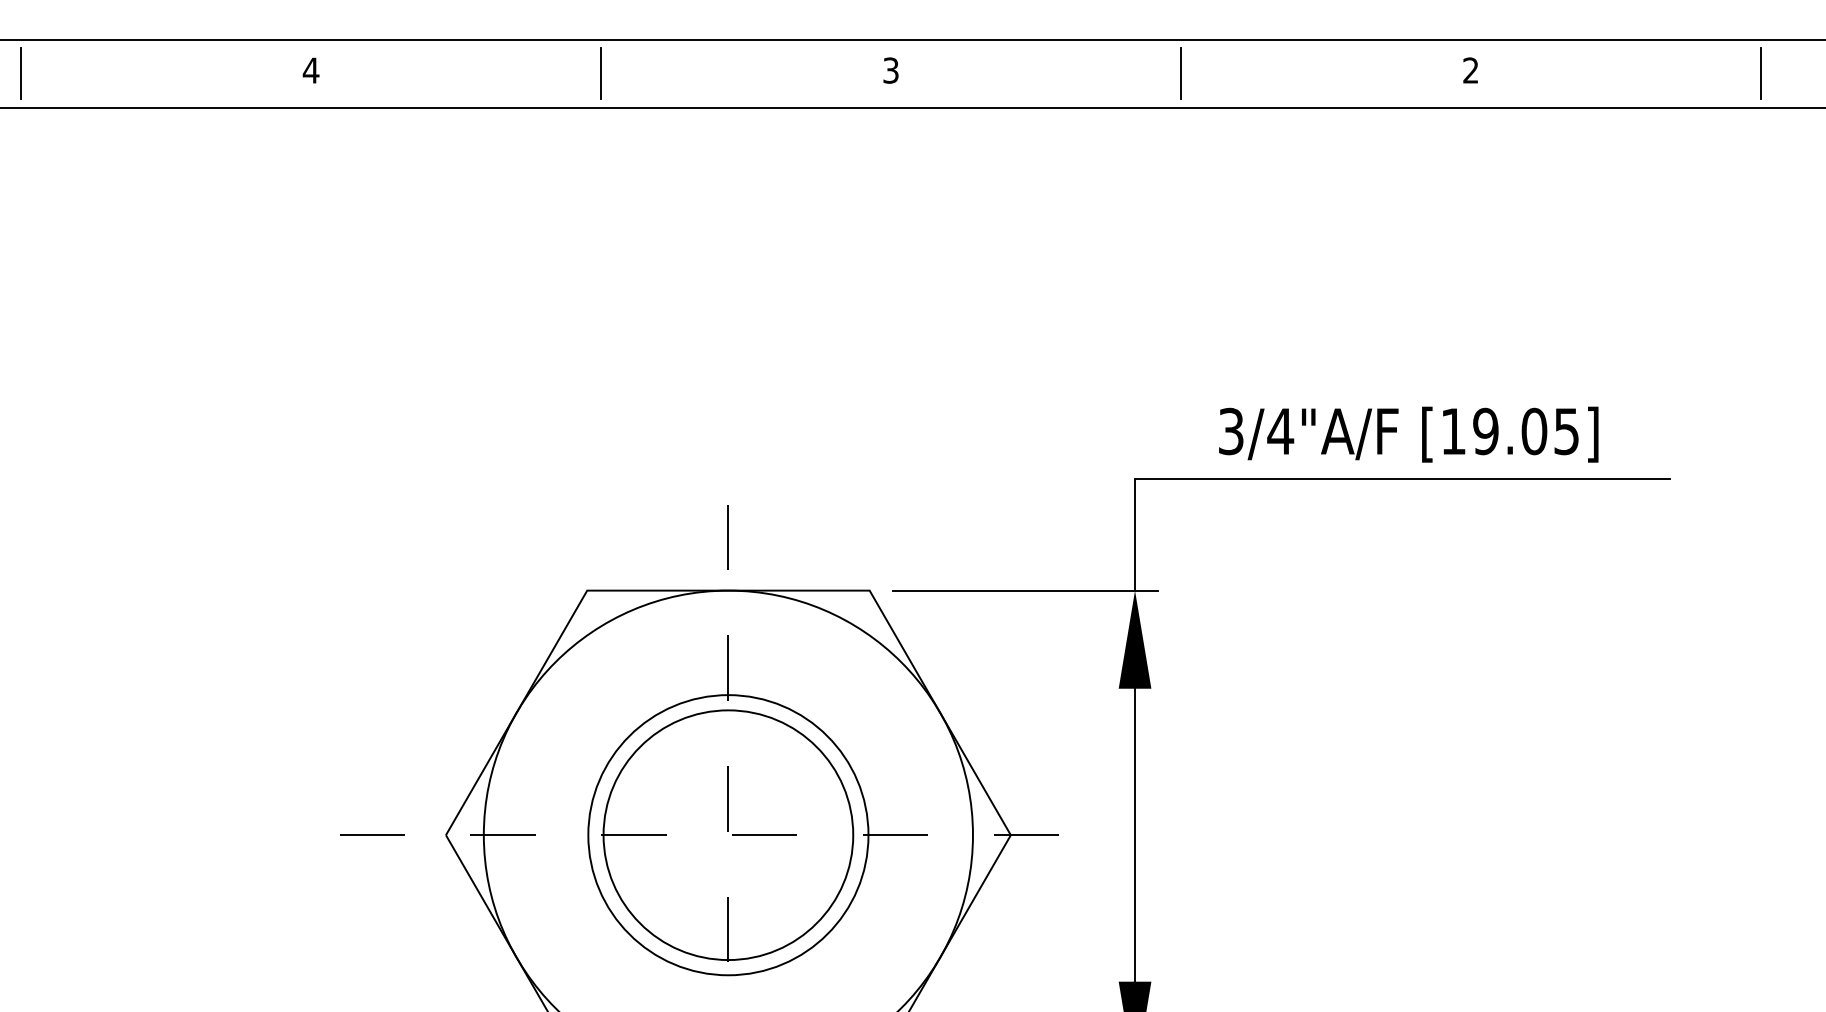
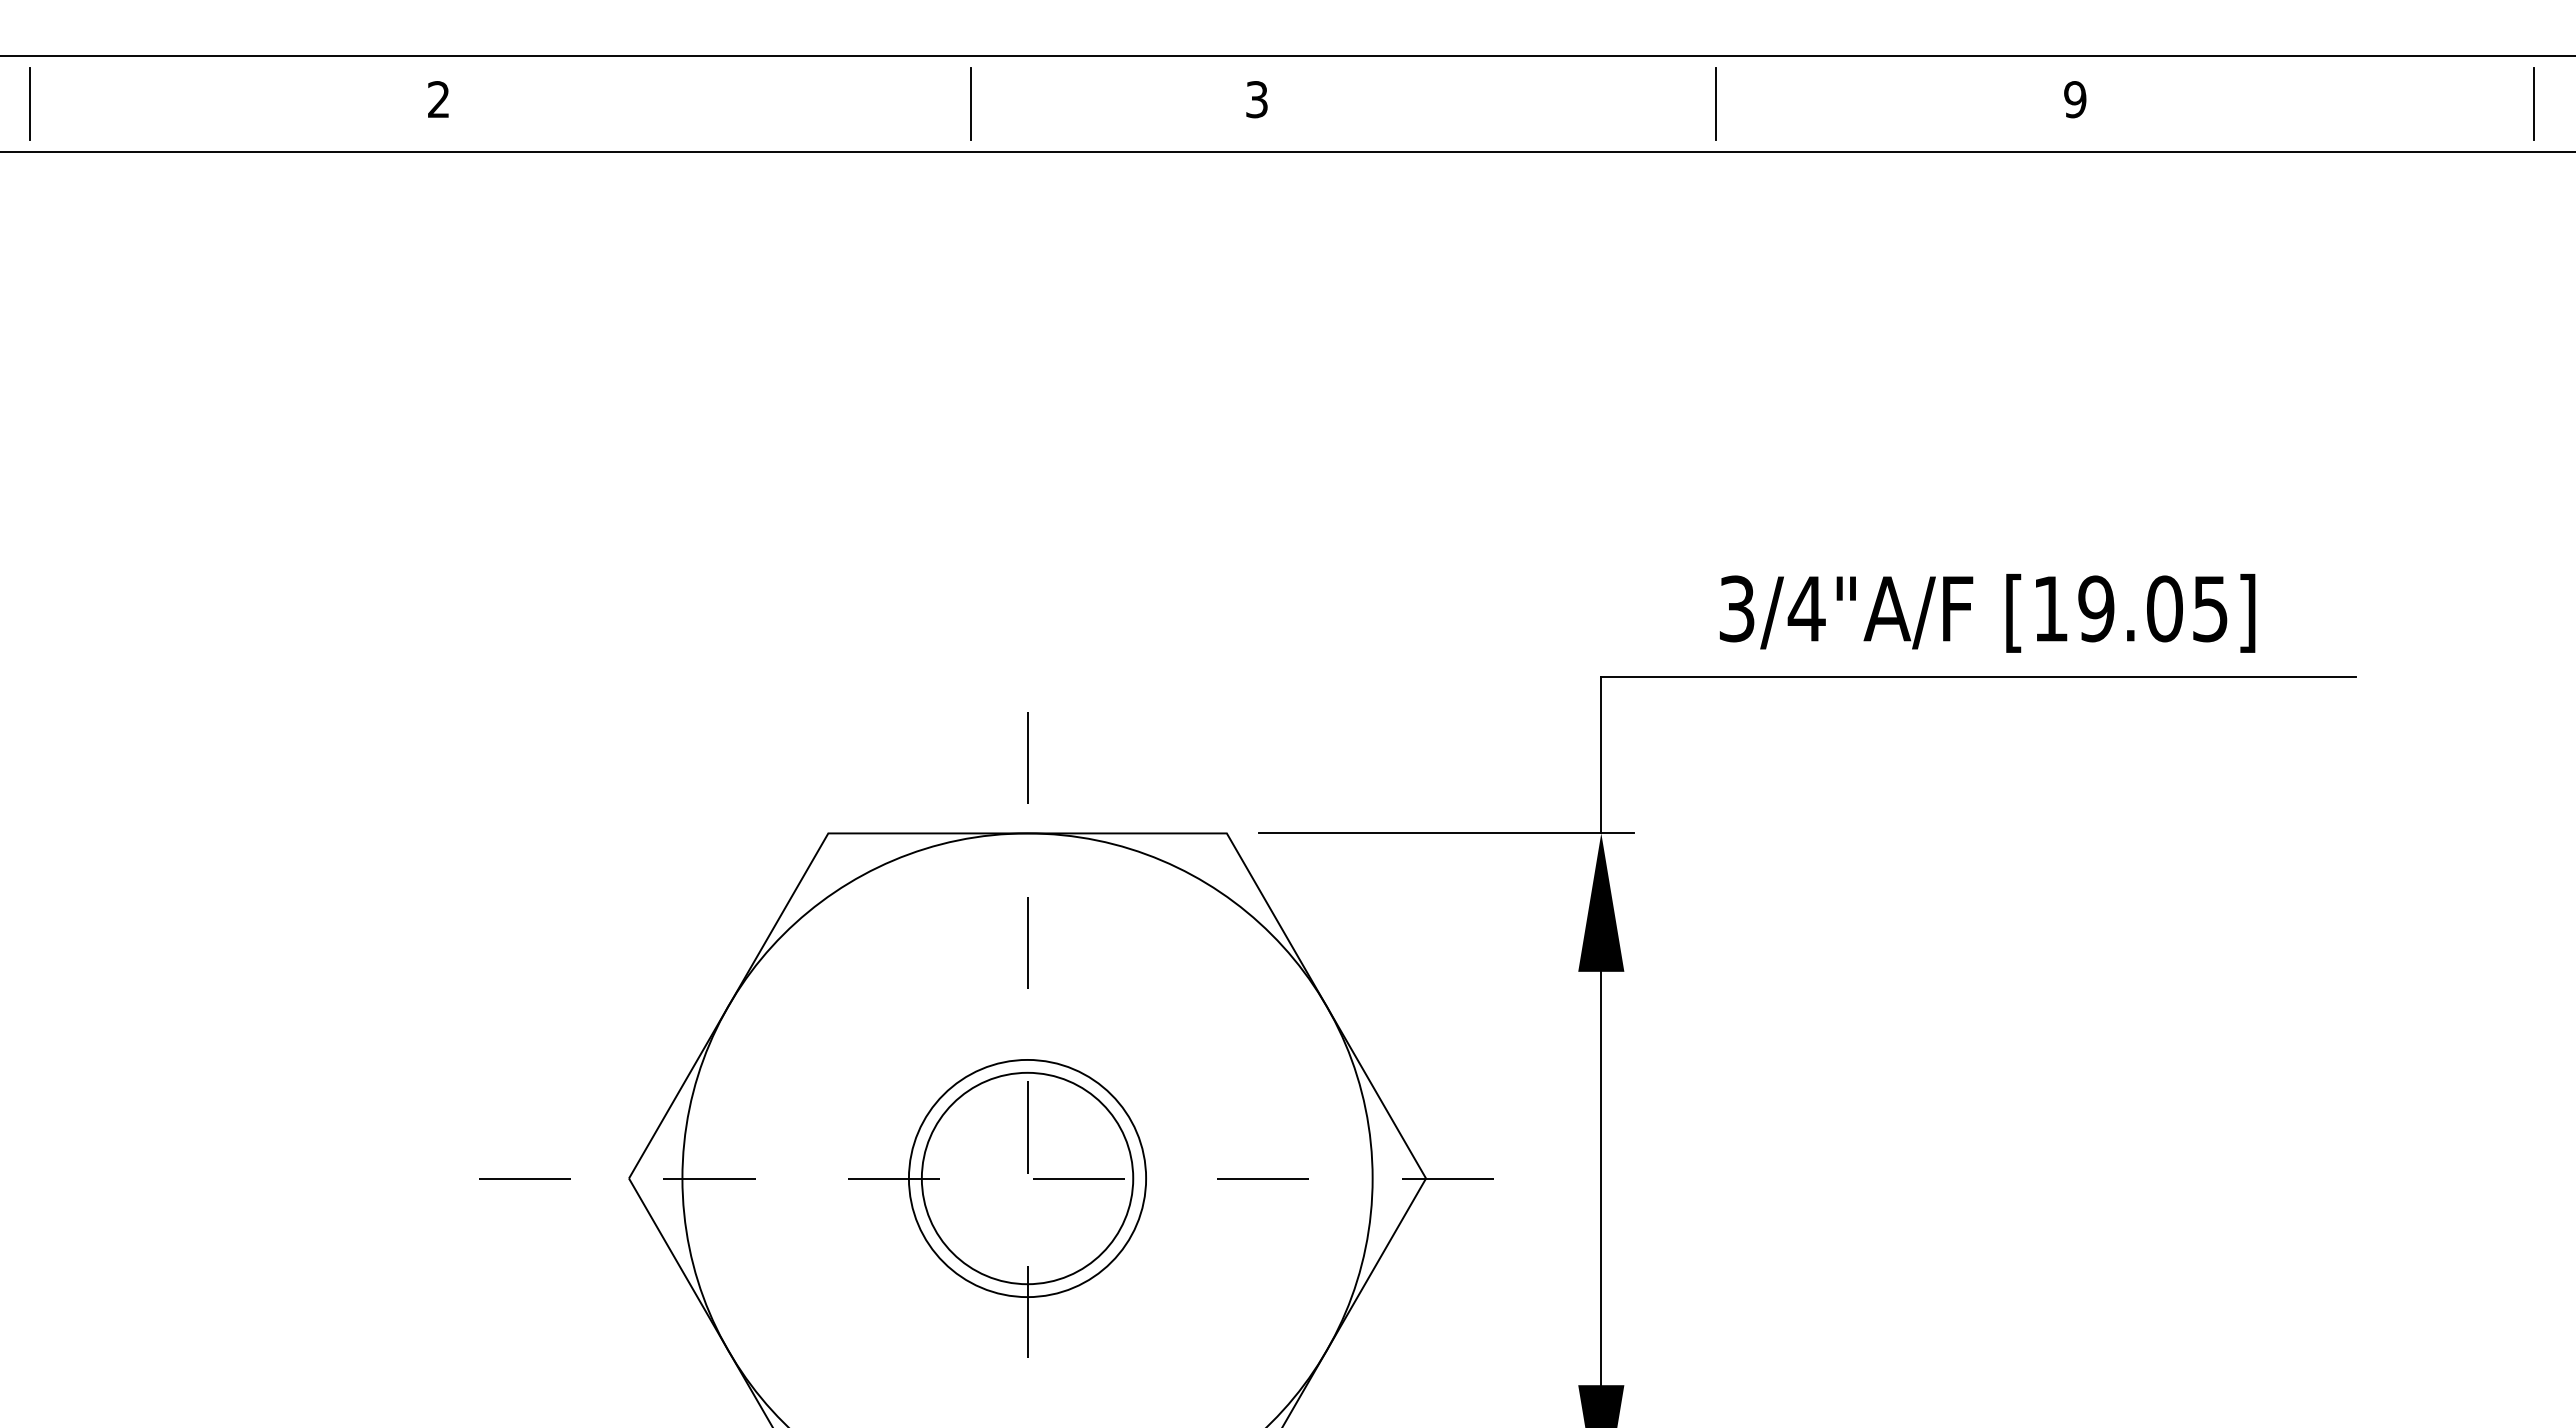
text: (310, 70) -> (438, 99), 4 -> 2
text: (1471, 70) -> (2075, 99), 2 -> 9
line: (600, 73) -> (970, 103), moved
line: (1180, 73) -> (1715, 103), moved
line: (1760, 73) -> (2533, 103), moved
circle: (728, 835) -> (1027, 1178), size x0.6
circle: (728, 835) -> (1027, 1178), size x0.6

